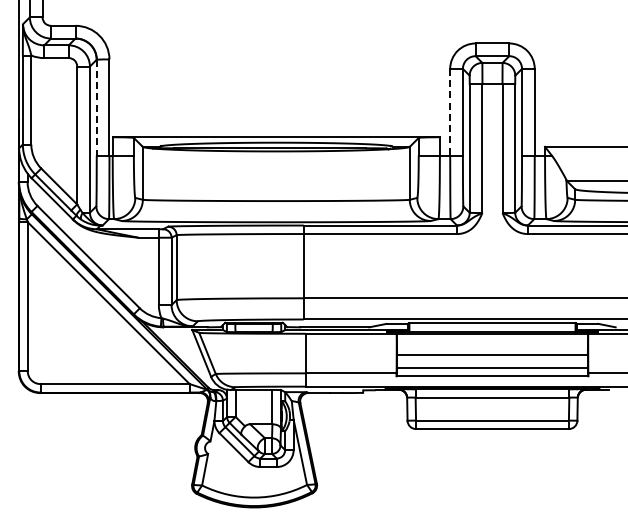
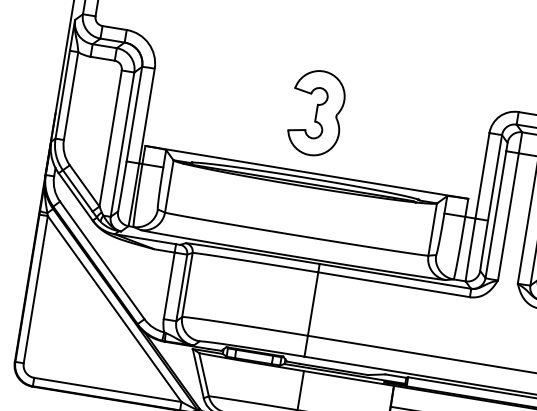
part: (276, 77) -> (316, 113), added
line: (96, 107) -> (134, 113), dashed -> solid
line: (450, 112) -> (482, 176), dashed -> solid

